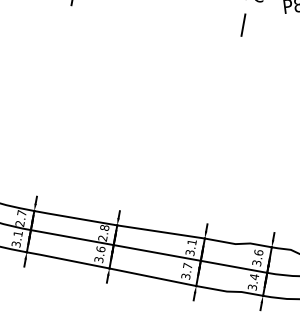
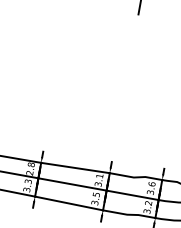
text: (100, 249) -> (28, 181), 3.6 -> 3.3
text: (187, 265) -> (96, 194), 3.7 -> 3.5
text: (254, 277) -> (148, 203), 3.4 -> 3.2

